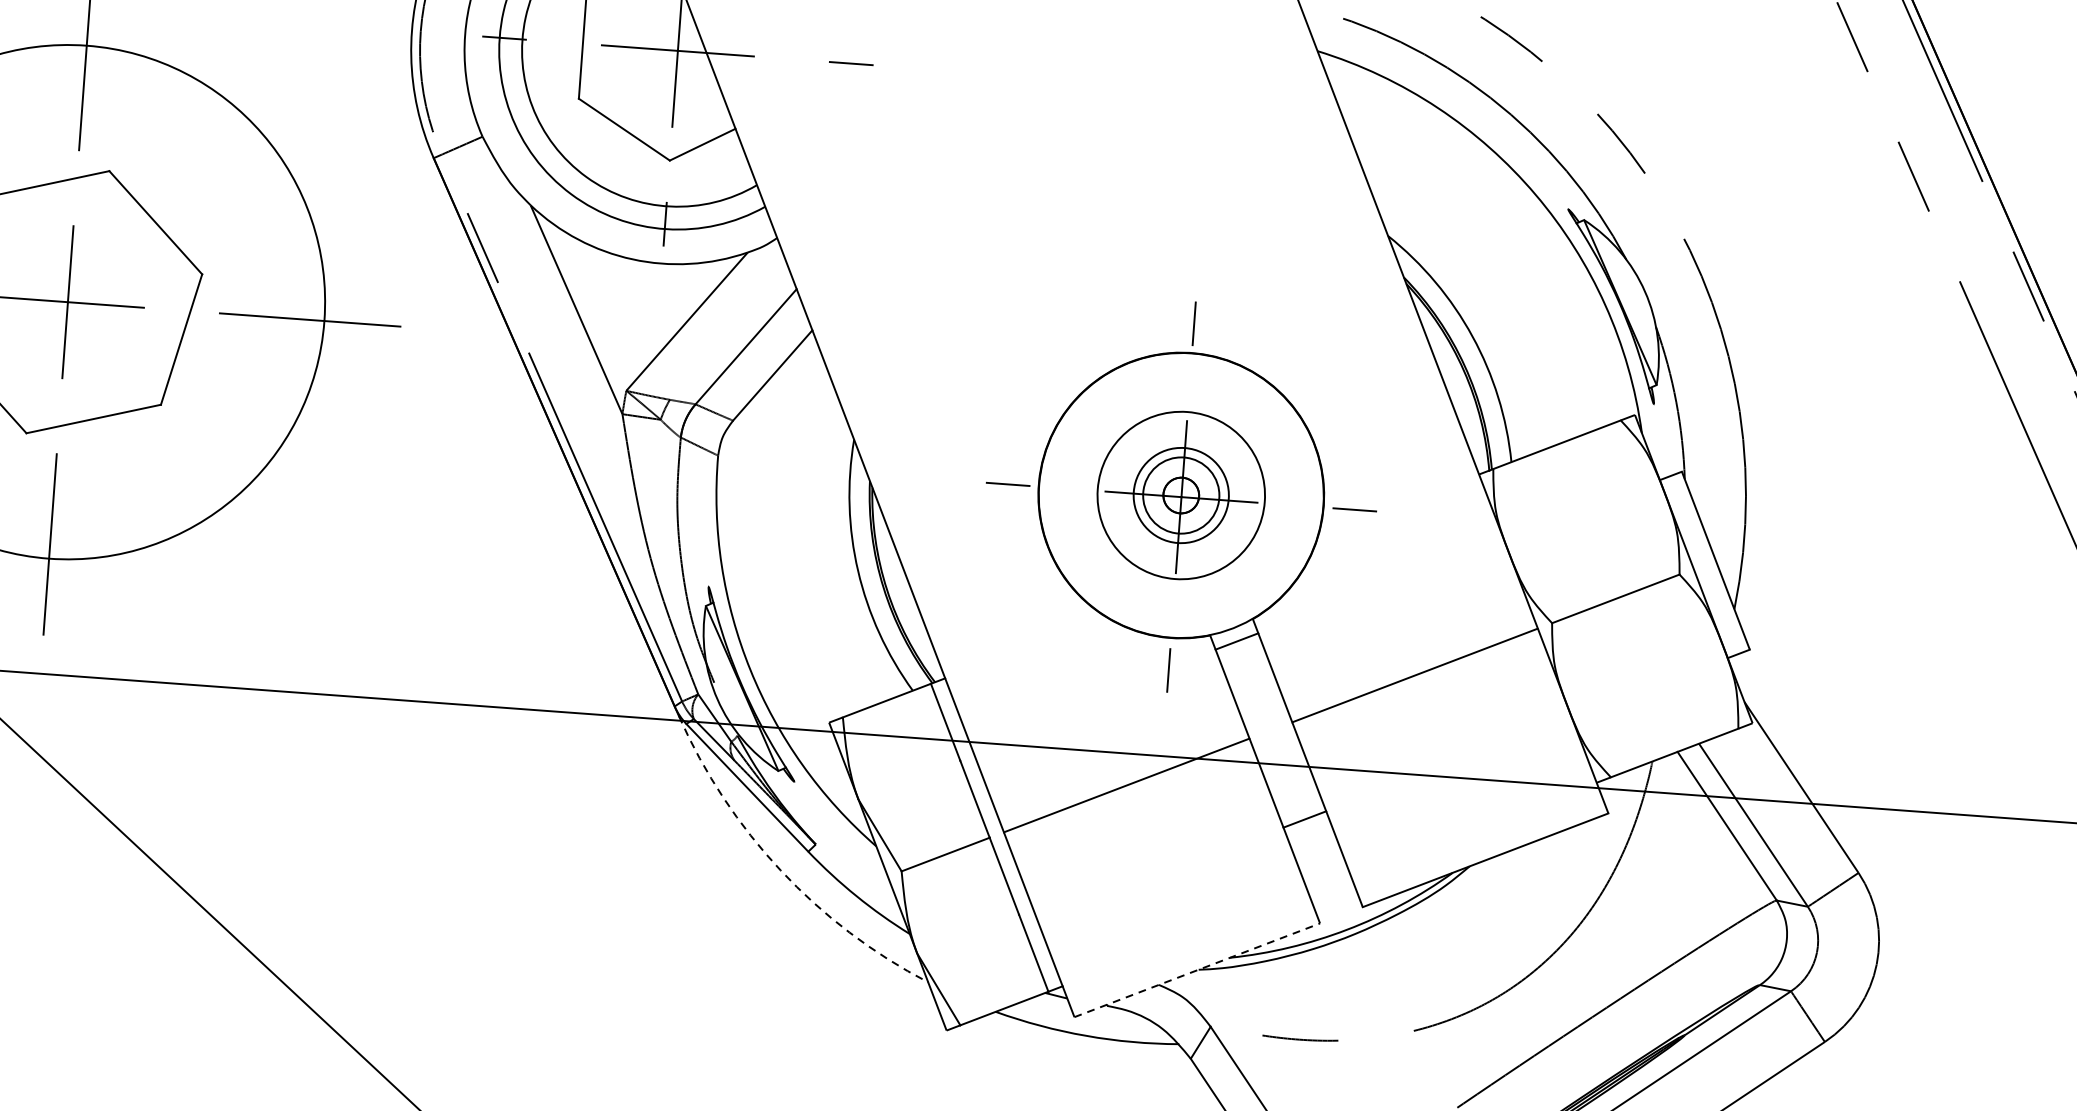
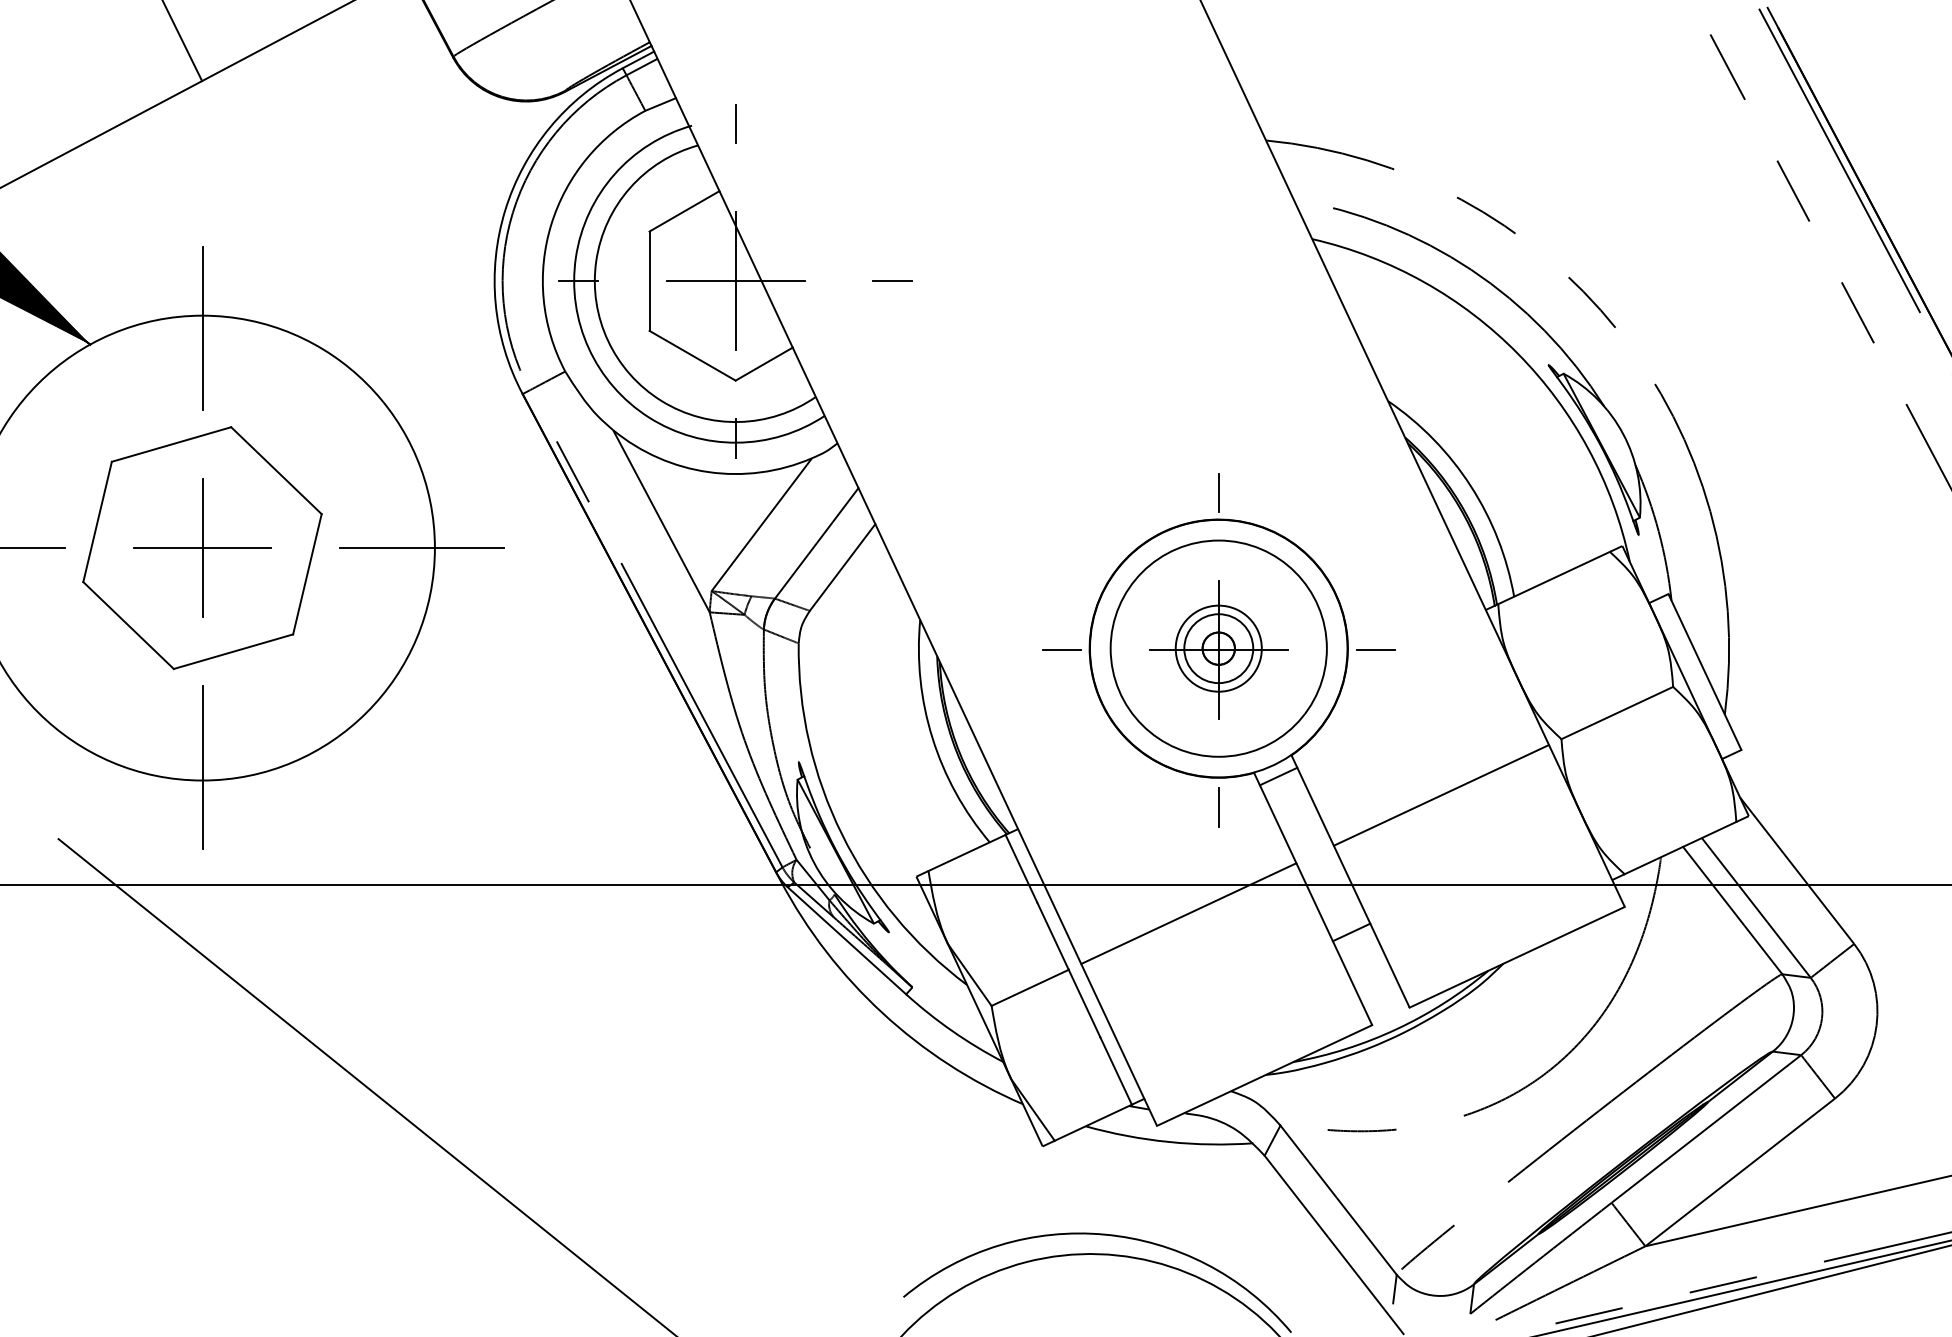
circle: (1180, 495) -> (1218, 648), size x1.43
arc: (780, 870) -> (882, 1013), dashed -> solid
line: (1197, 970) -> (1264, 1075), dashed -> solid

